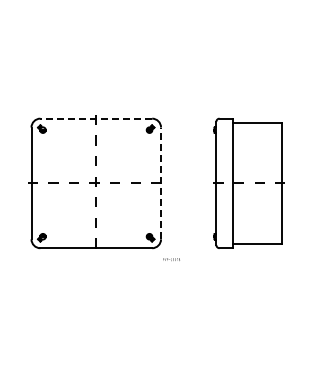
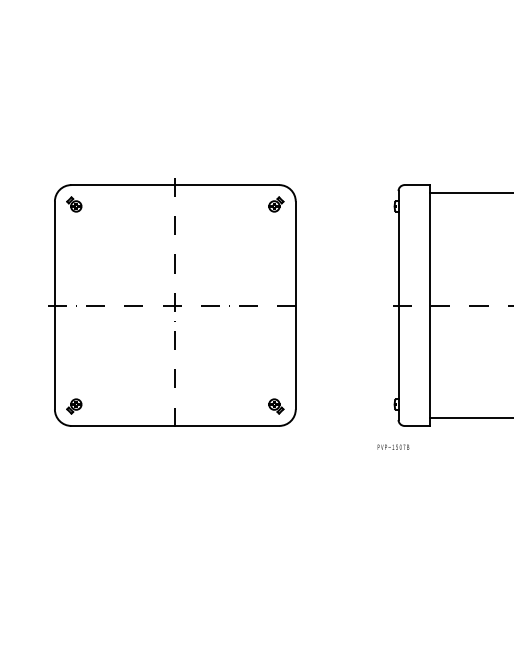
line: (96, 118) -> (175, 184), dashed -> solid
line: (161, 183) -> (296, 305), dashed -> solid
text: (171, 259) -> (393, 446), moved

